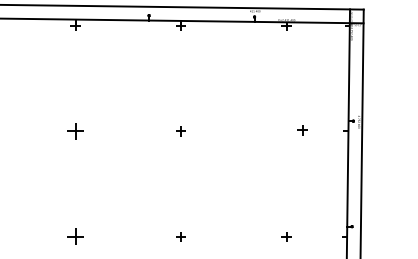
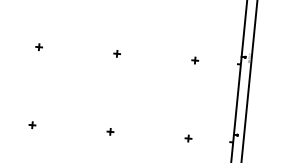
part: (302, 130) -> (195, 60), moved
part: (75, 131) -> (39, 47), size x0.62
part: (75, 236) -> (32, 124), size x0.62

